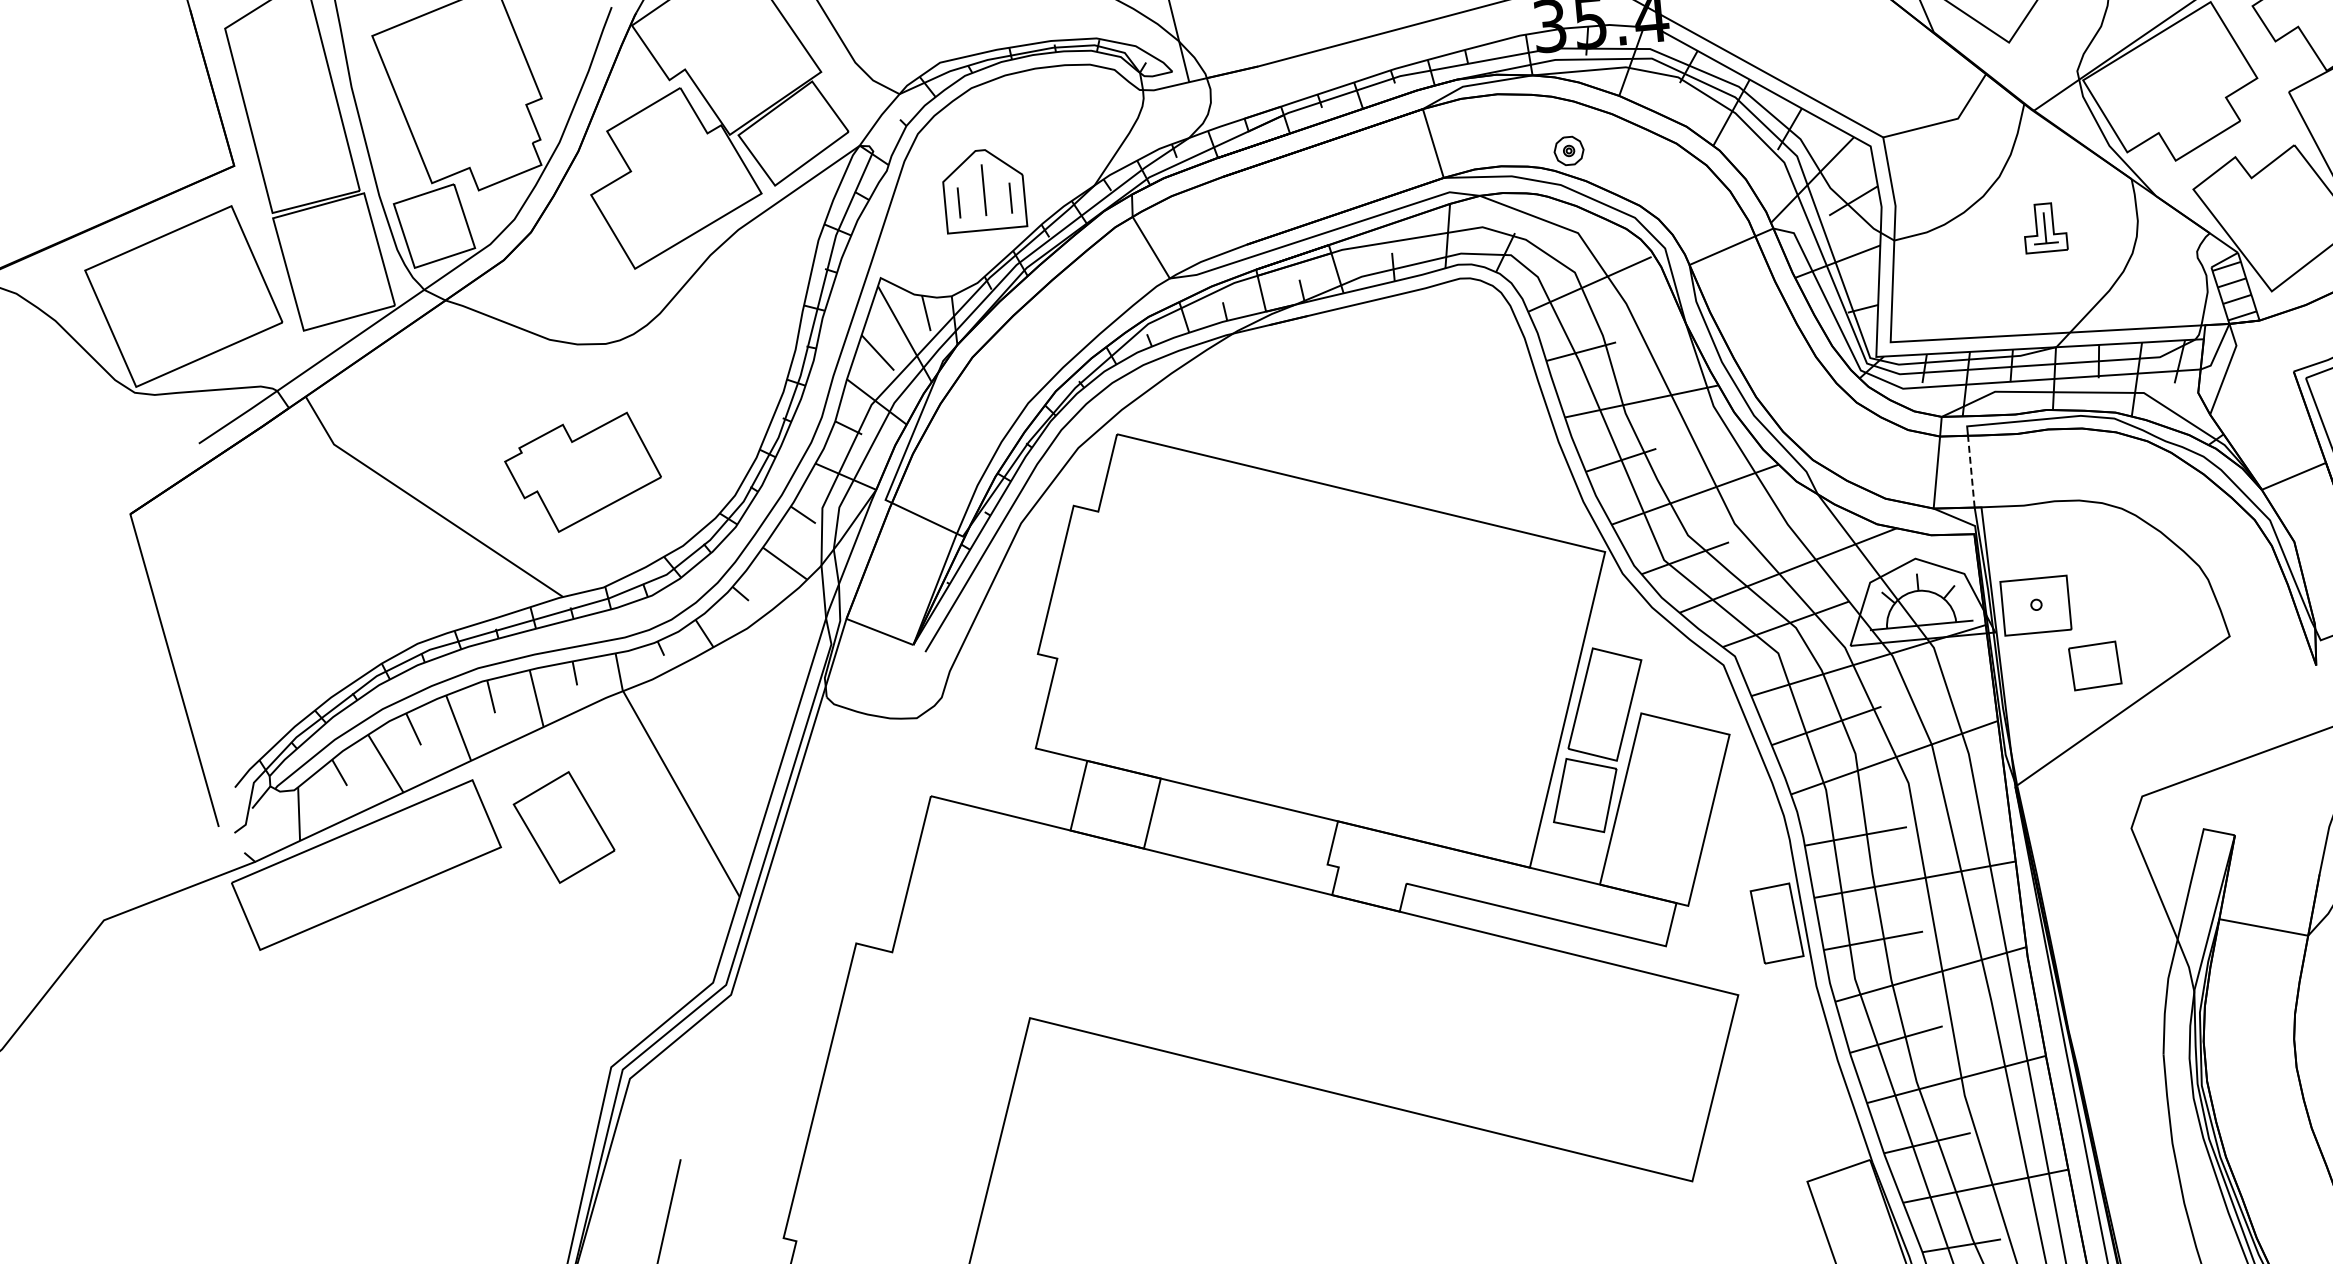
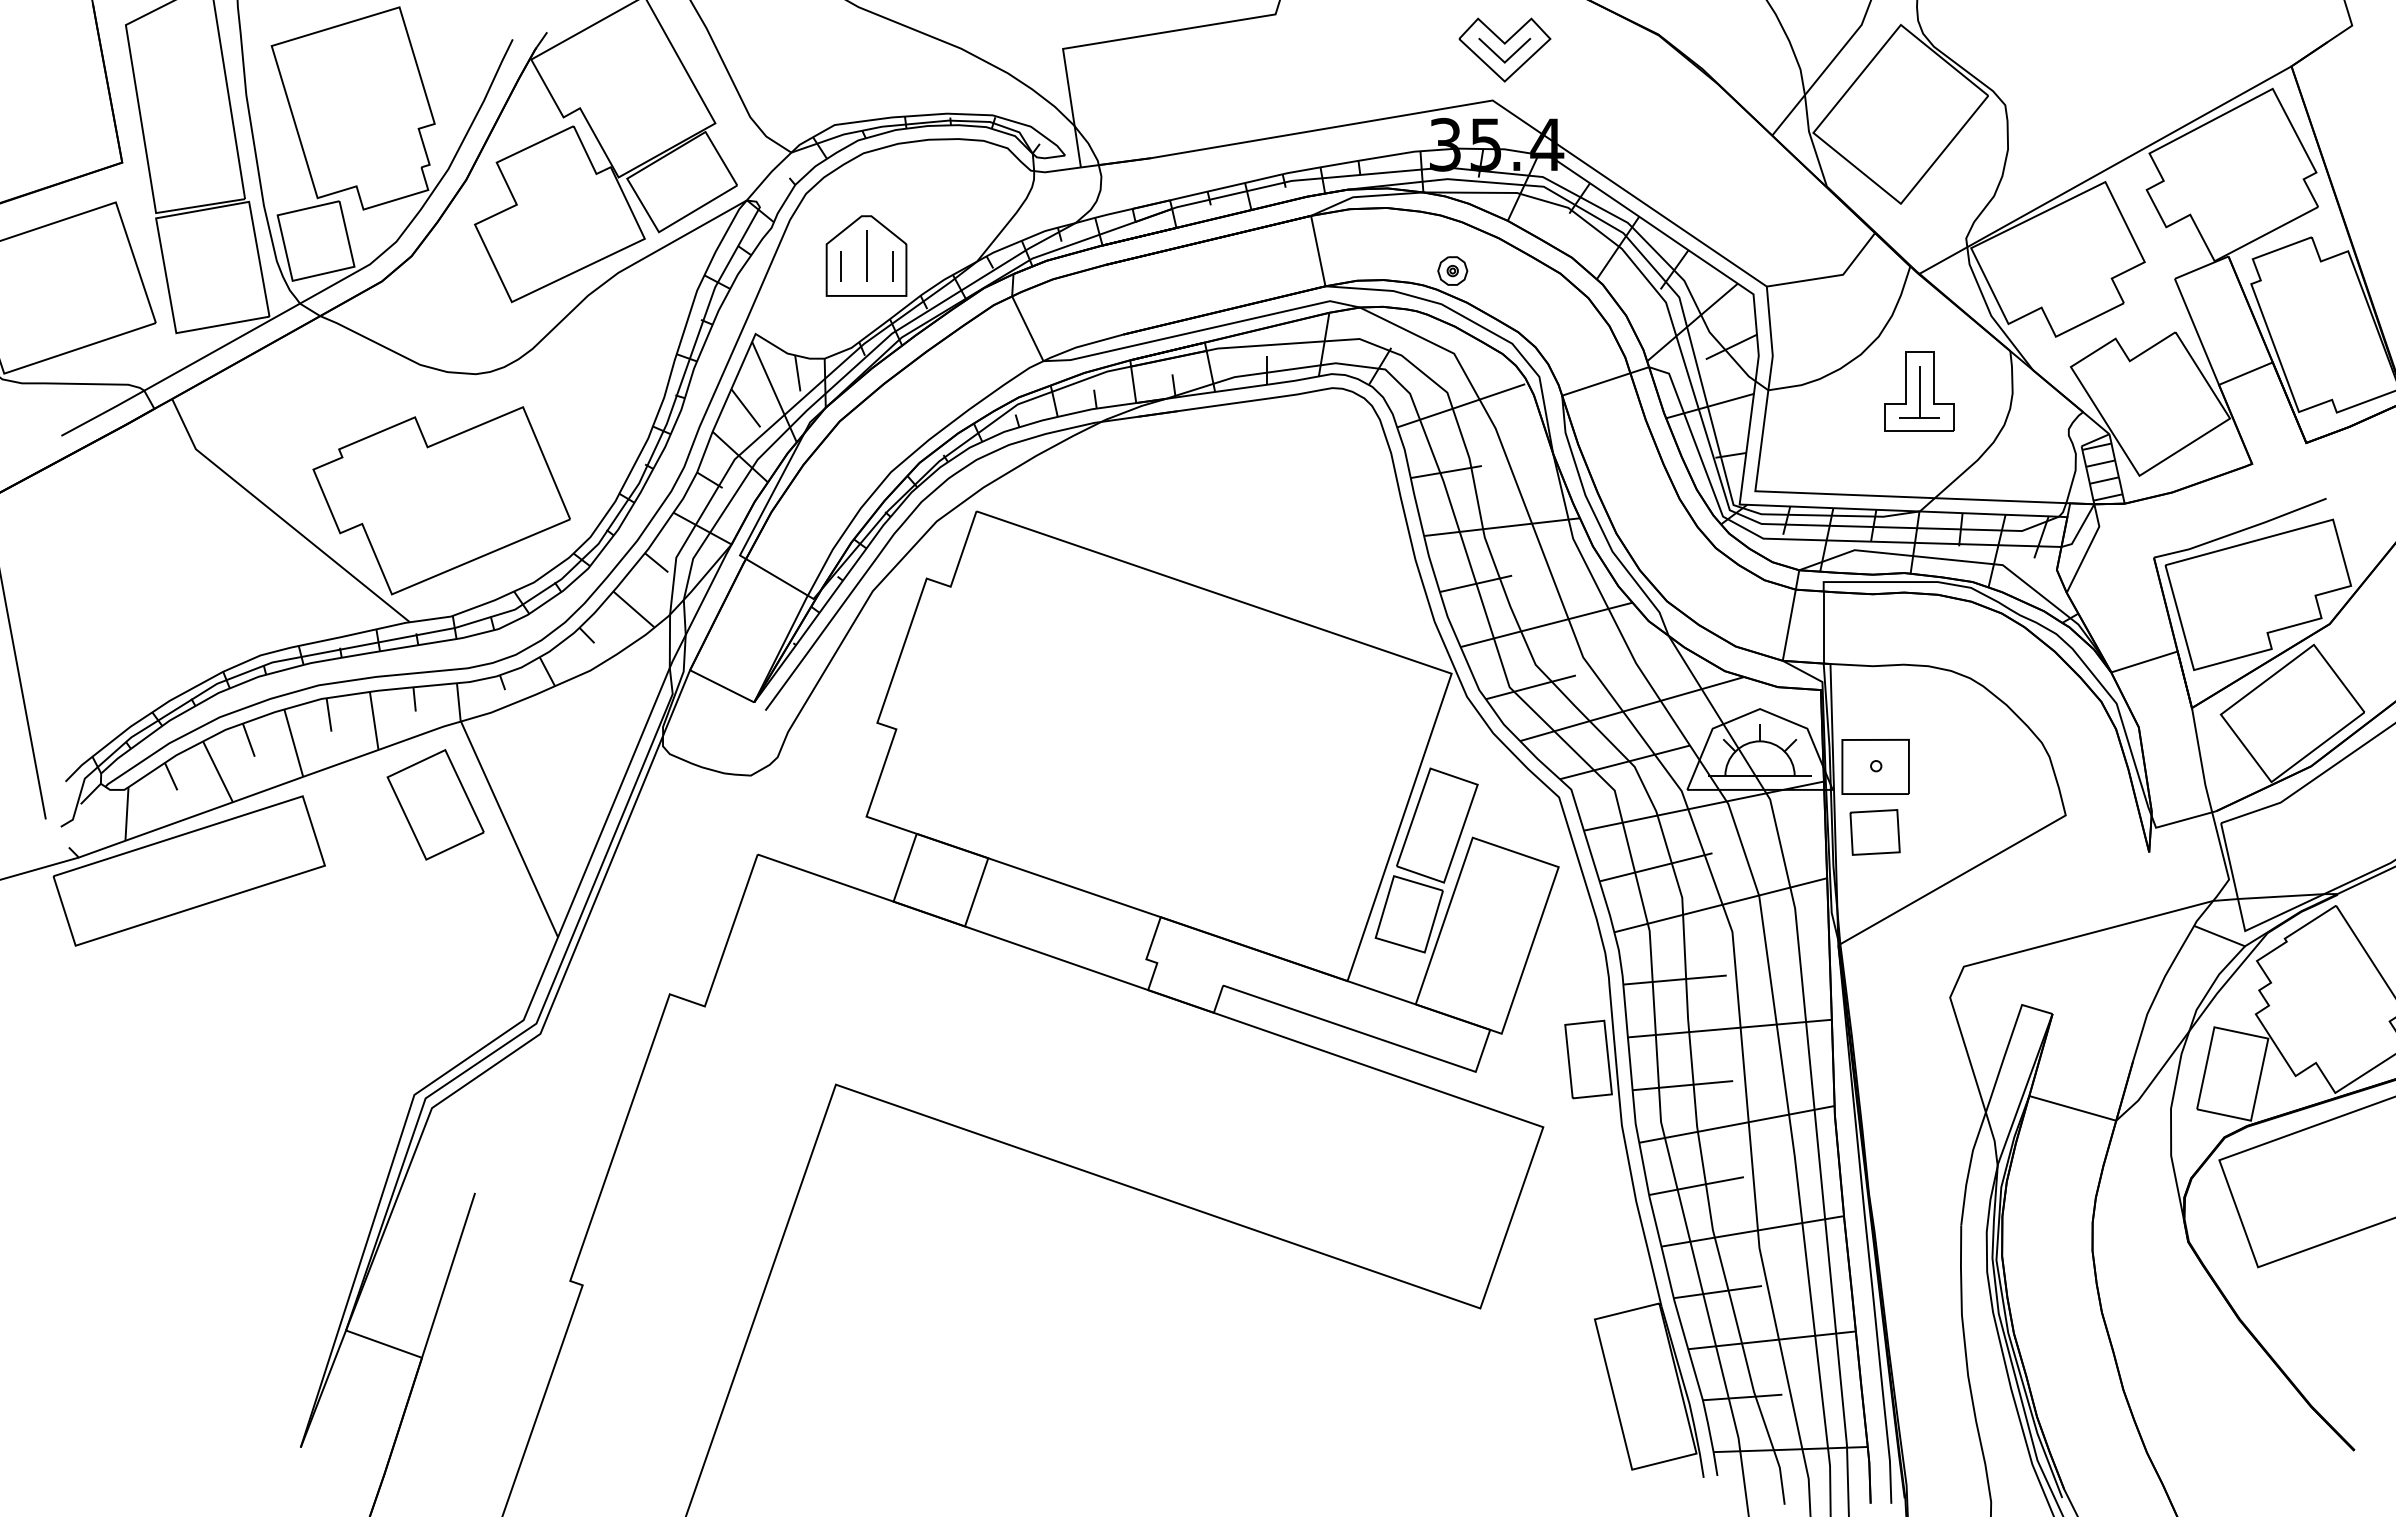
part: (2044, 227) -> (1919, 391), size x1.67
part: (583, 472) -> (441, 500), size x1.67
line: (1971, 472) -> (1823, 628), dashed -> solid
part: (2094, 666) -> (1874, 832), moved
part: (563, 827) -> (435, 804), moved

